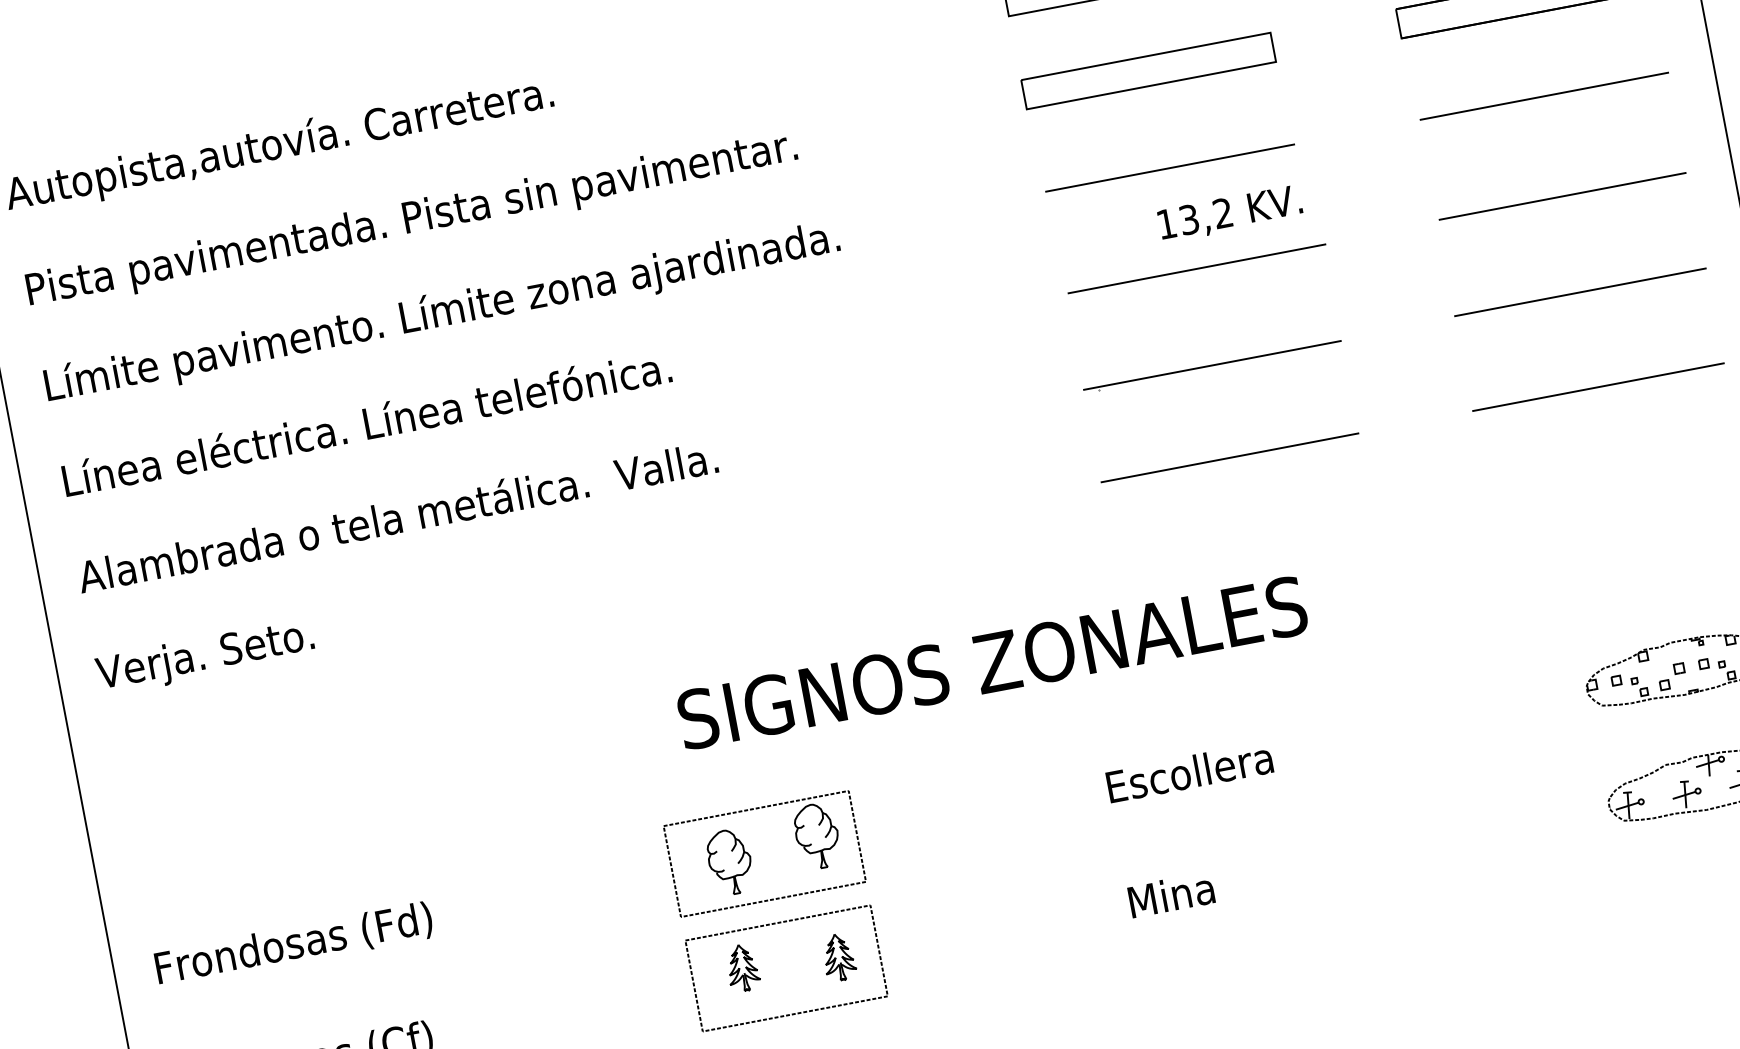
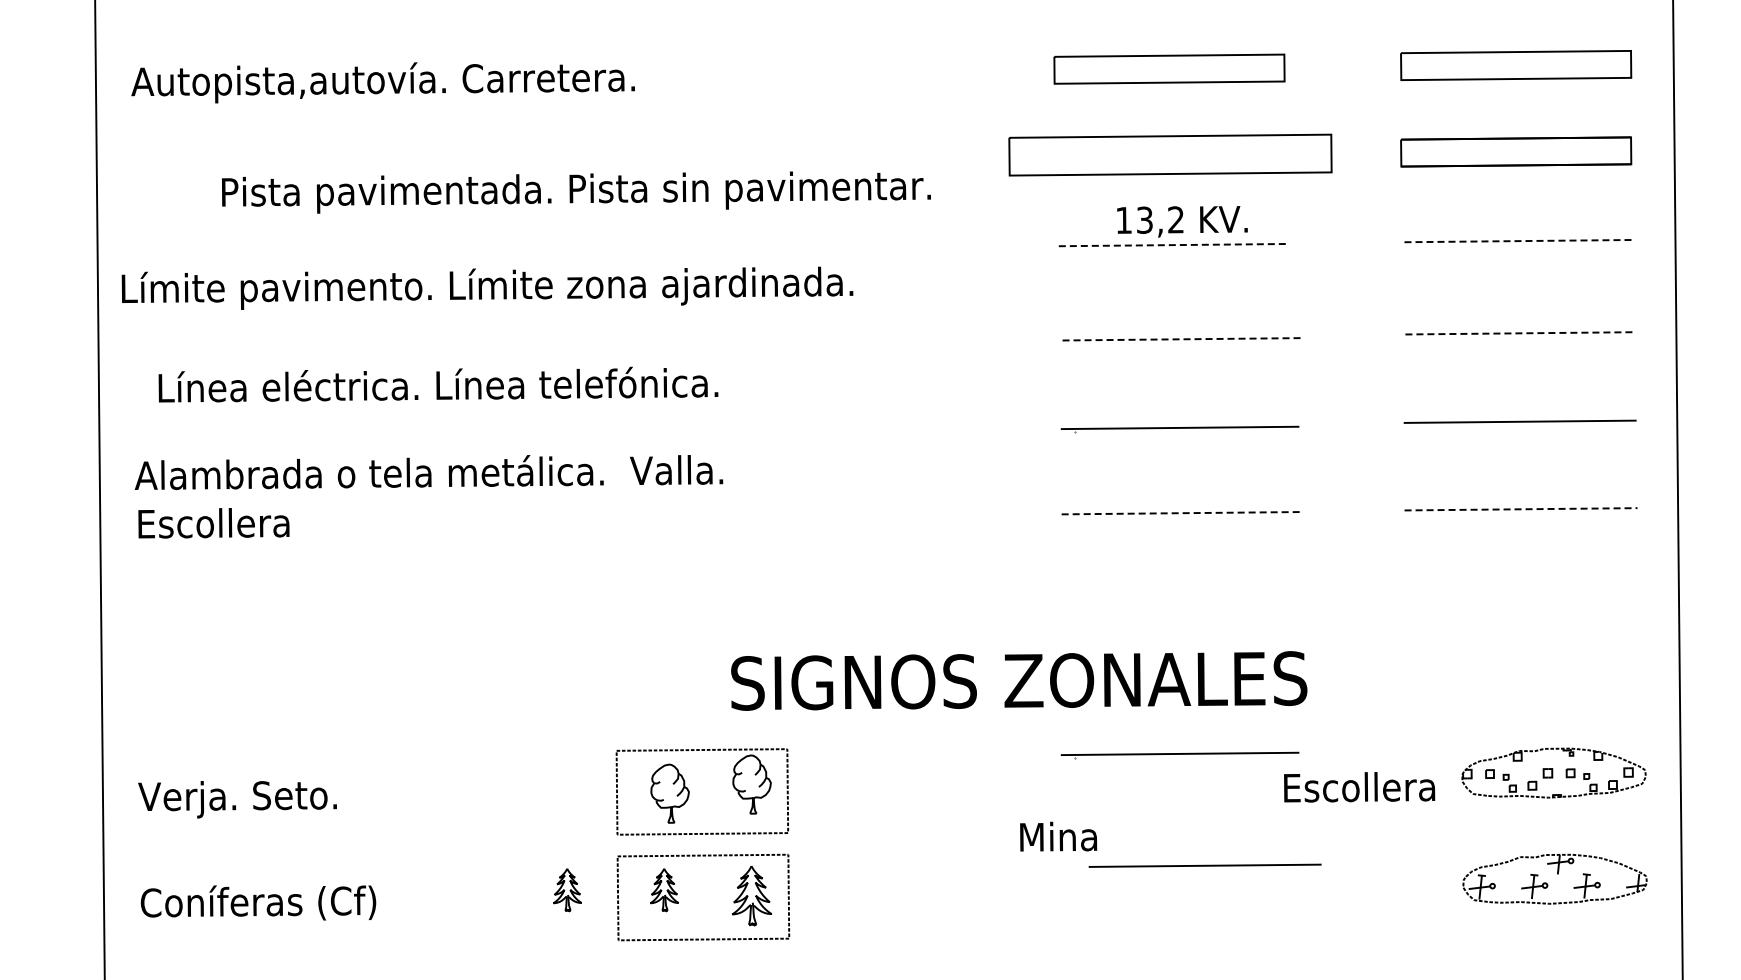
part: (1148, 70) -> (1170, 154), size x1.4
line: (1544, 96) -> (1519, 241), solid -> dashed
line: (1170, 168) -> (1174, 245), solid -> dashed
line: (1563, 196) -> (1520, 333), solid -> dashed
text: (1230, 213) -> (1182, 221), moved
text: (412, 220) -> (576, 192), moved
line: (1197, 268) -> (1182, 339), solid -> dashed
text: (442, 312) -> (487, 287), moved
line: (1599, 387) -> (1521, 509), solid -> dashed
text: (366, 422) -> (438, 384), moved
line: (1230, 458) -> (1181, 513), solid -> dashed
text: (397, 517) -> (428, 472), moved
text: (204, 657) -> (234, 526), Verja. Seto. -> Escollera
text: (992, 662) -> (1019, 680), moved
part: (1275, 721) -> (1179, 755), added
text: (1189, 772) -> (1359, 787), moved
line: (1324, 835) -> (1204, 865), added
text: (1171, 894) -> (1058, 836), moved
text: (292, 946) -> (266, 798), Frondosas (Fd) -> Verja. Seto.
part: (838, 957) -> (751, 896), size x1.4
part: (637, 987) -> (567, 890), added

